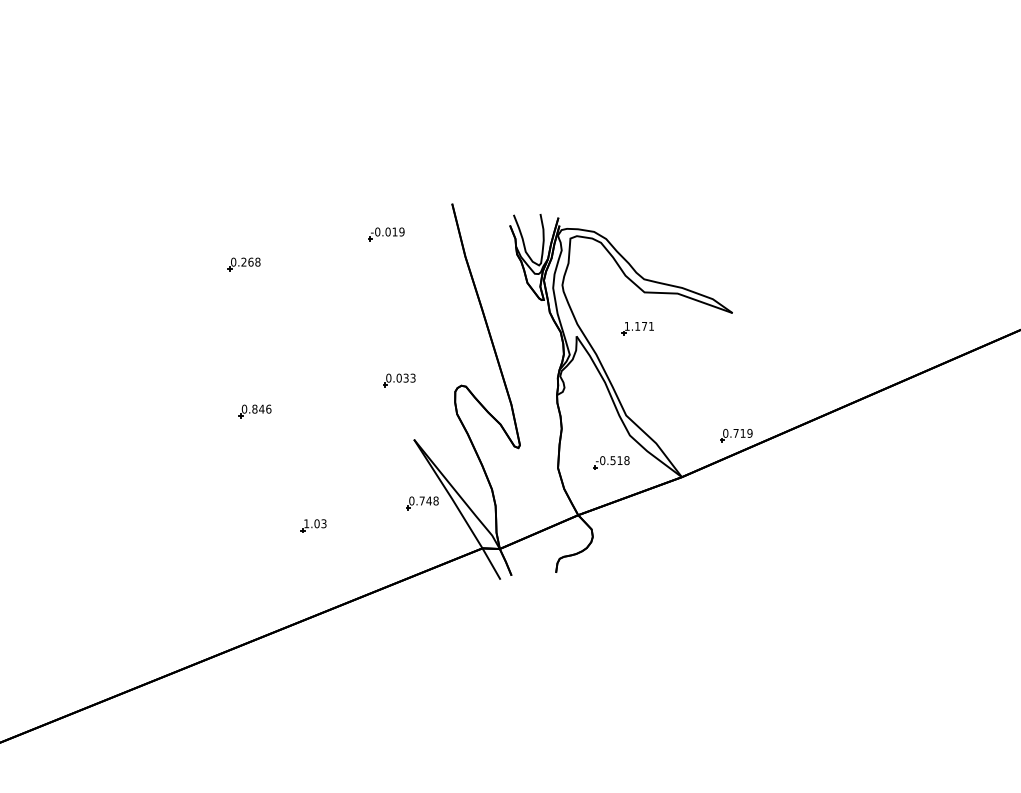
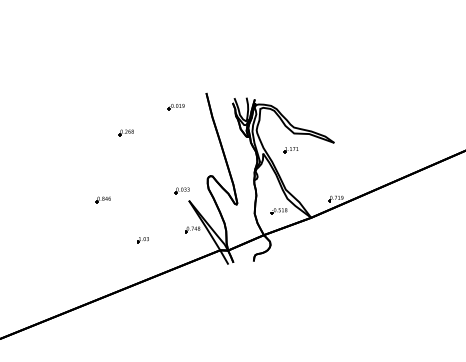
part: (242, 263) -> (125, 132), moved
part: (397, 380) -> (181, 190), moved
part: (253, 410) -> (102, 199), moved

